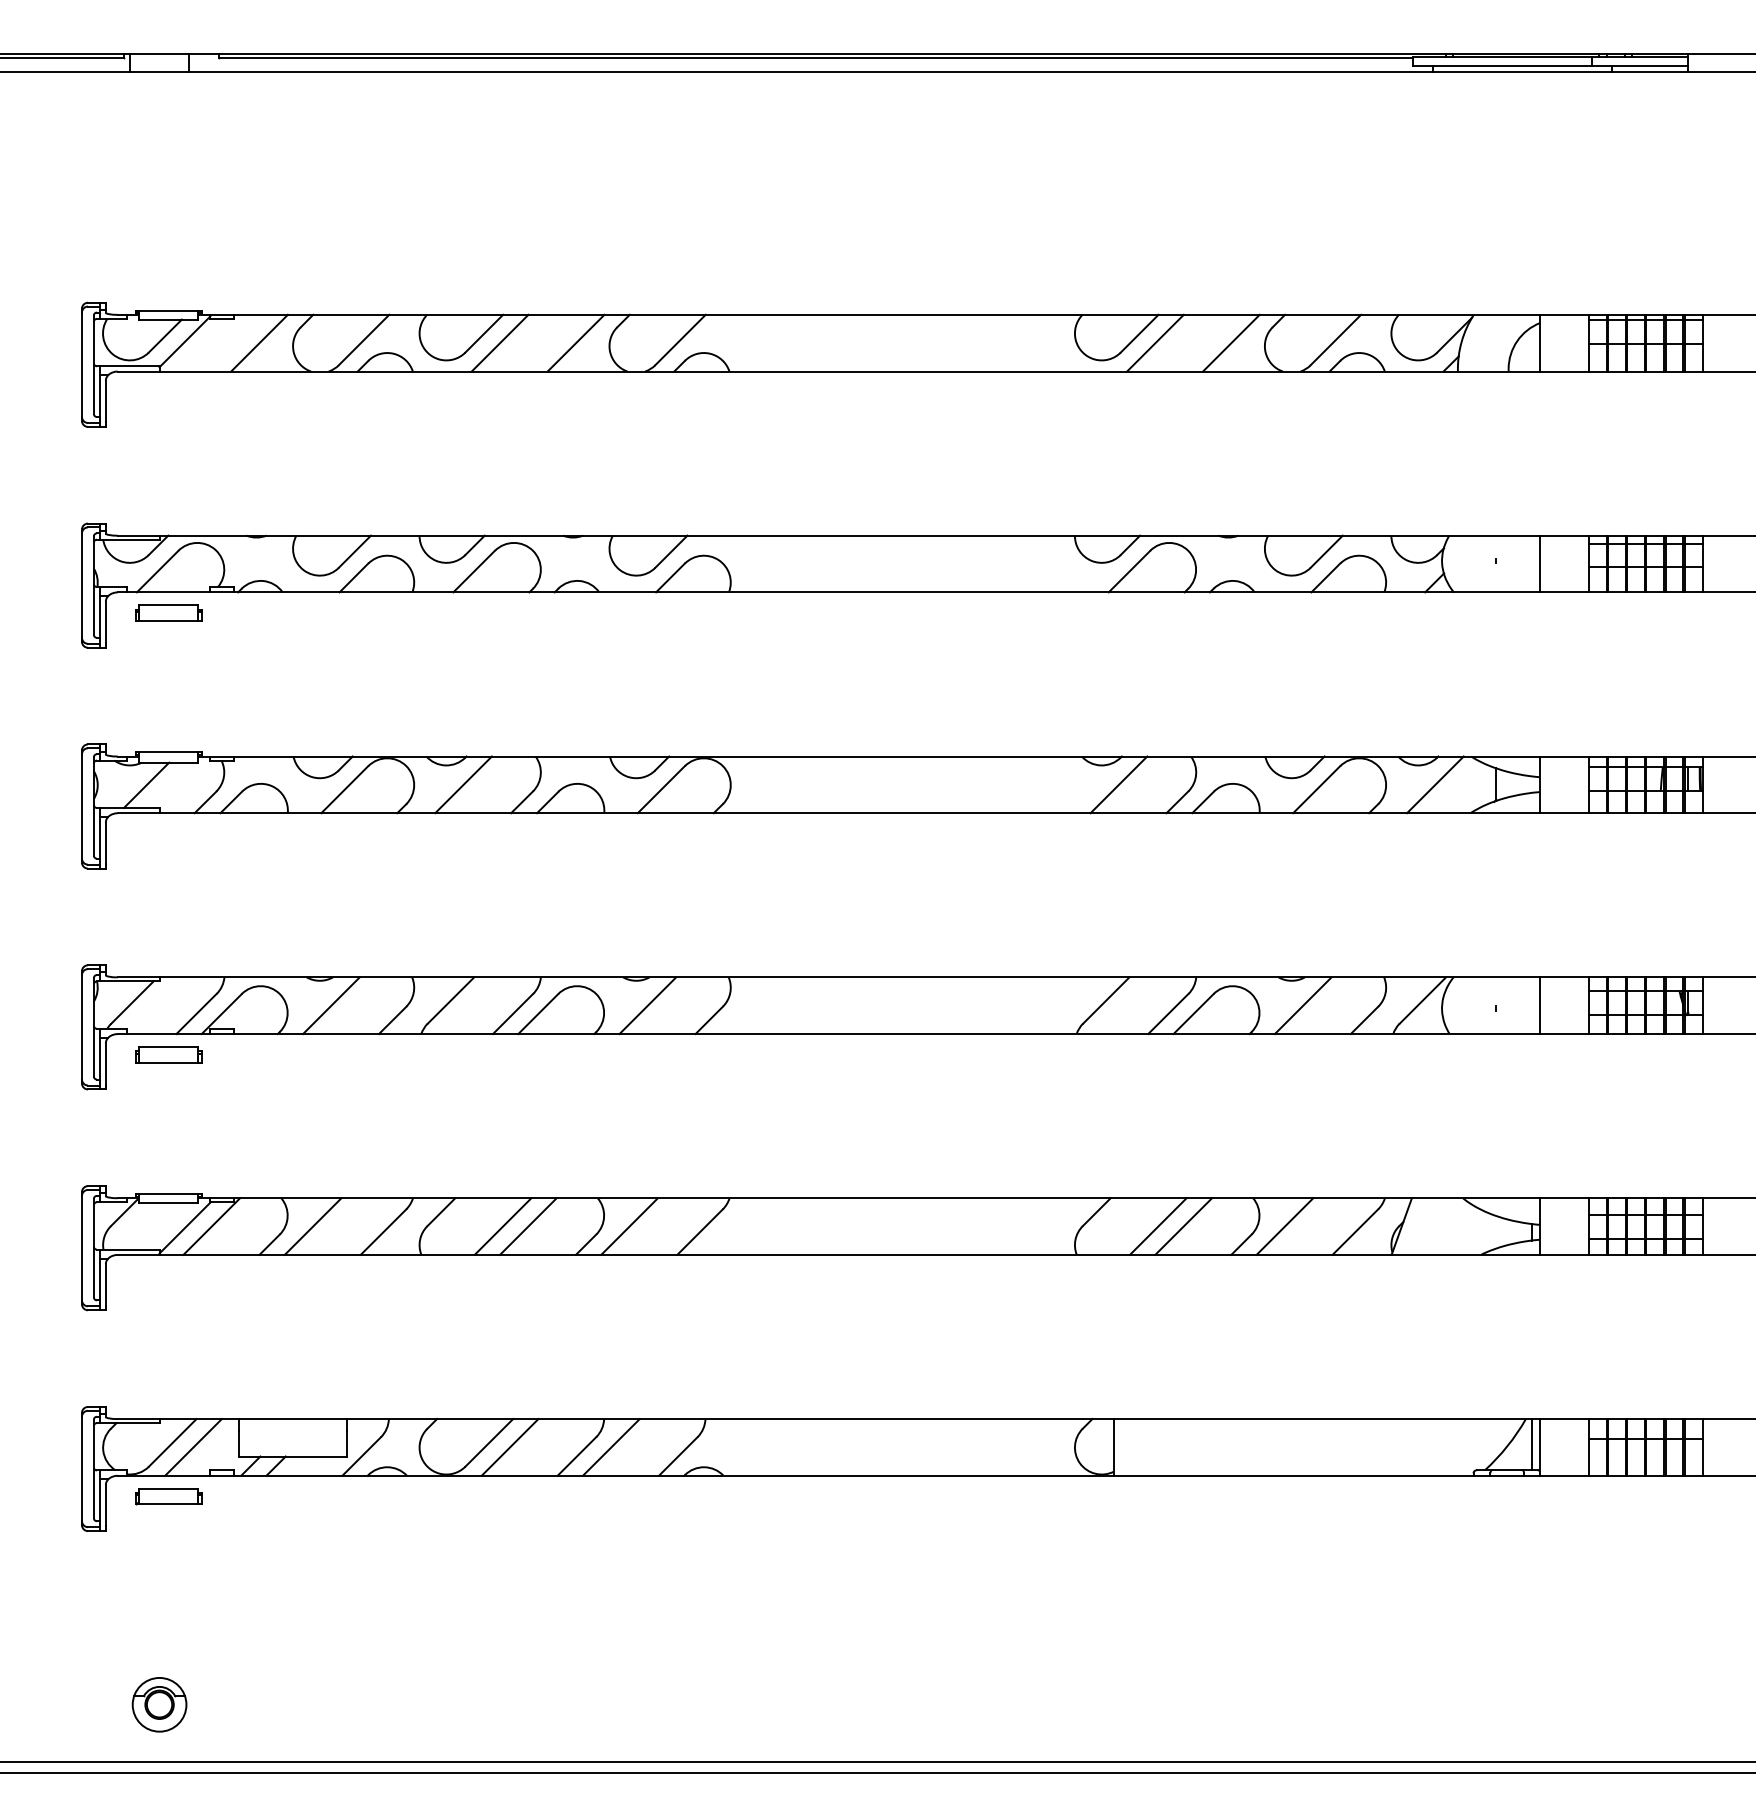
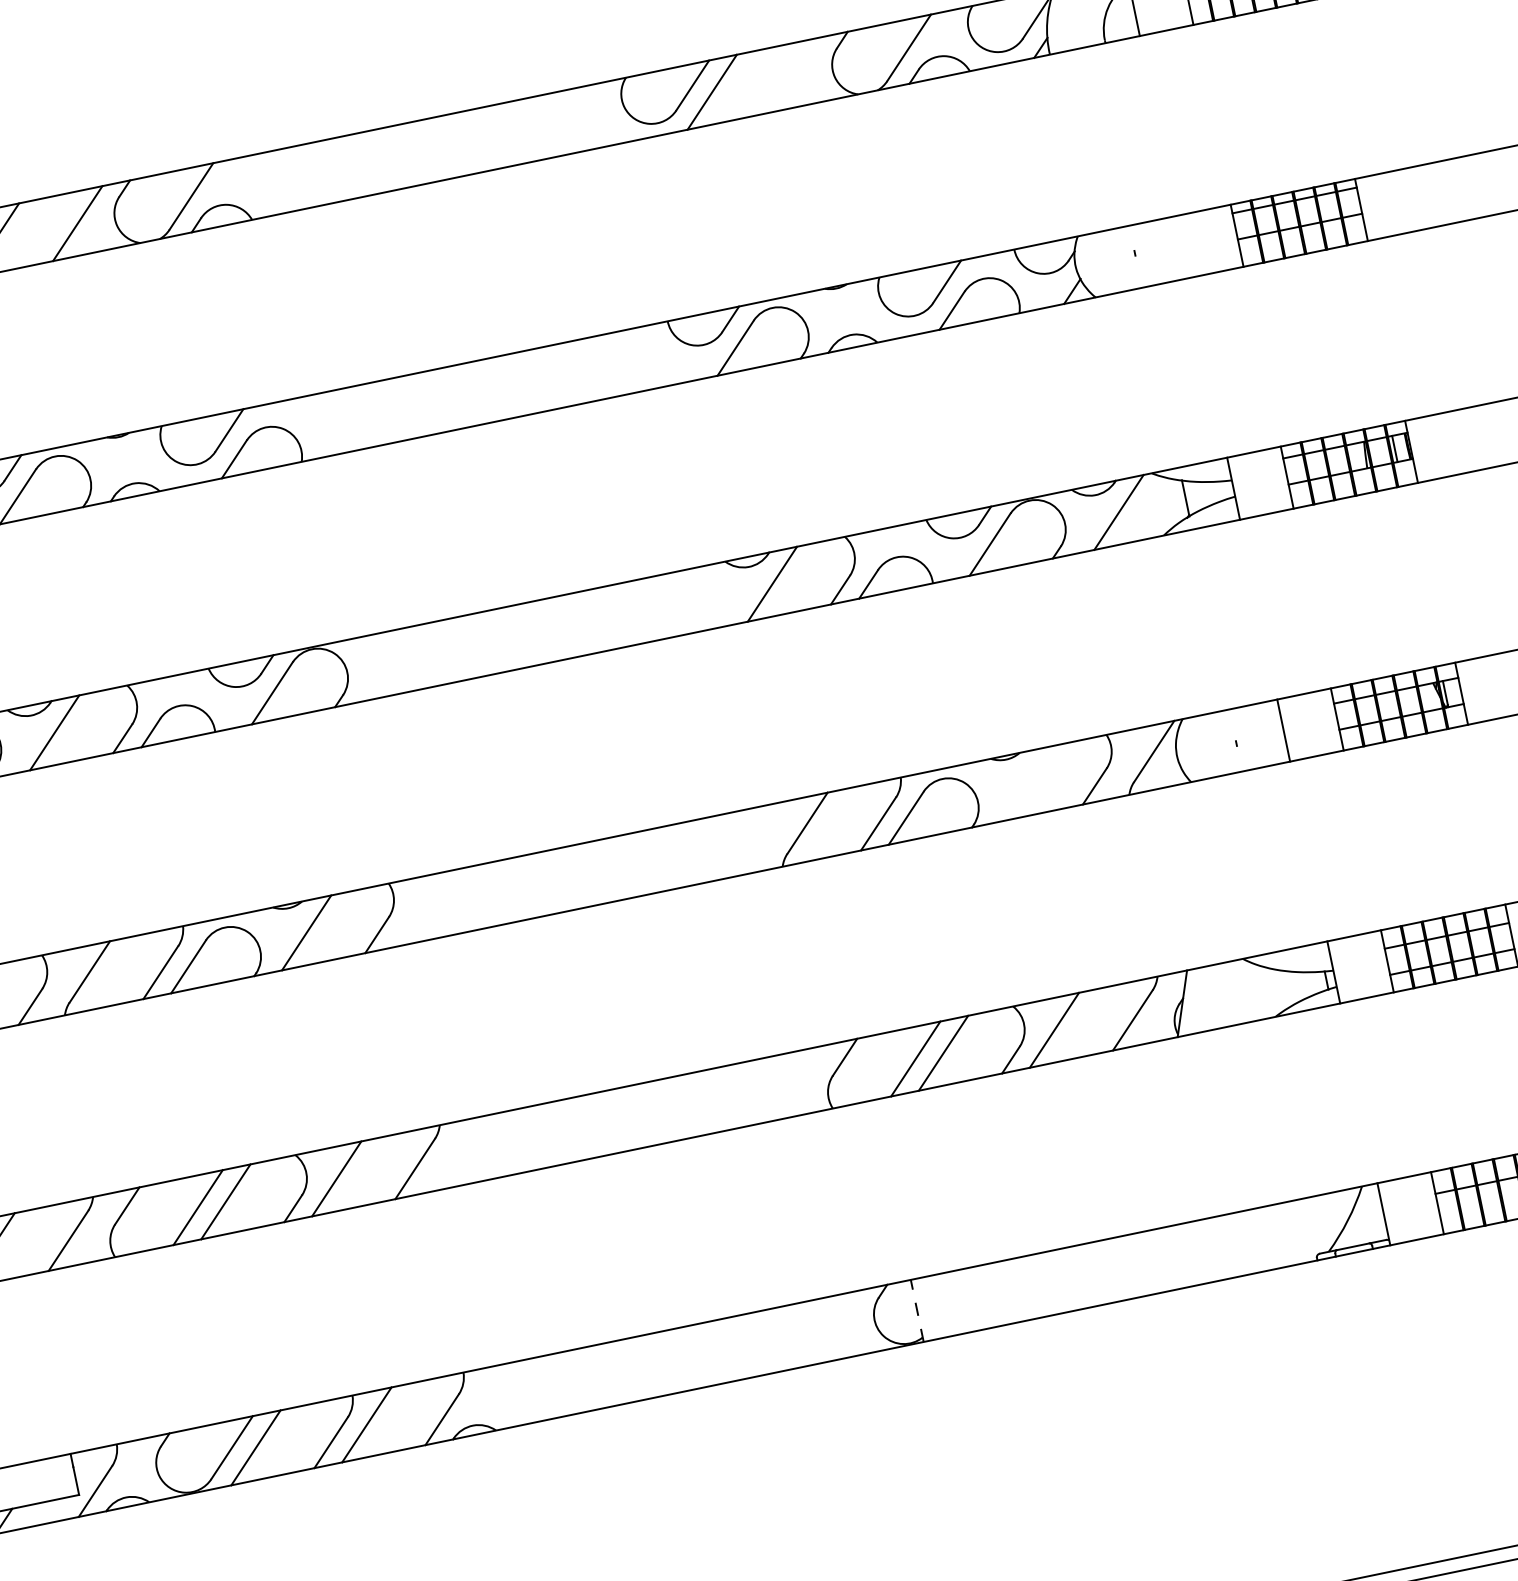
line: (1231, 342) -> (795, 74), removed
line: (1540, 563) -> (1183, 246), removed
line: (1302, 1005) -> (1023, 784), removed
line: (1532, 1444) -> (1374, 1212), removed
line: (1113, 1446) -> (916, 1310), solid -> dashed

